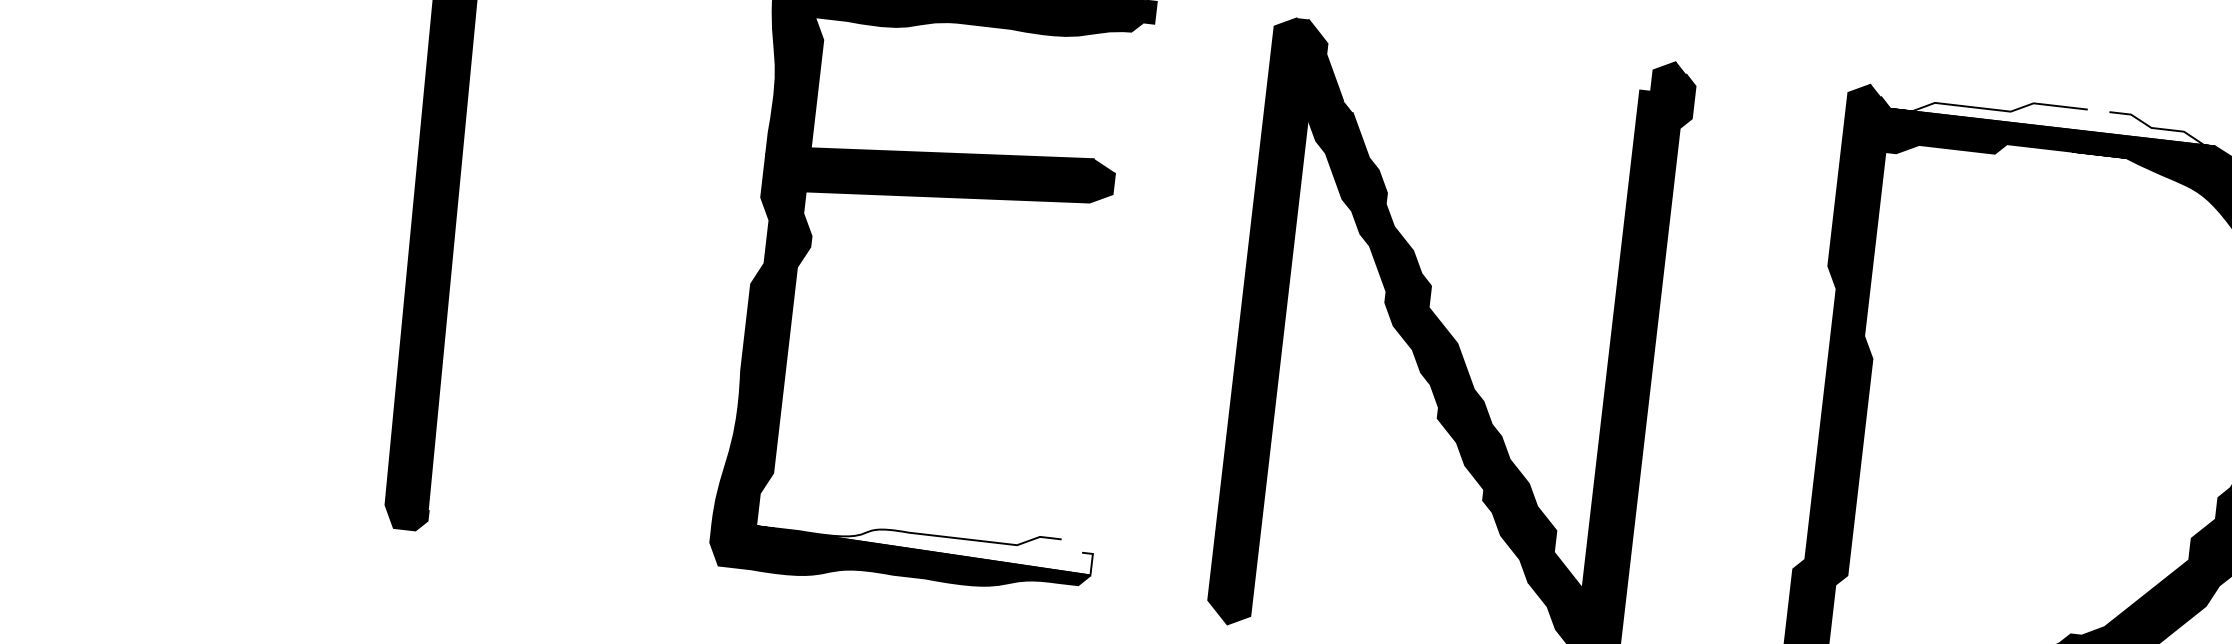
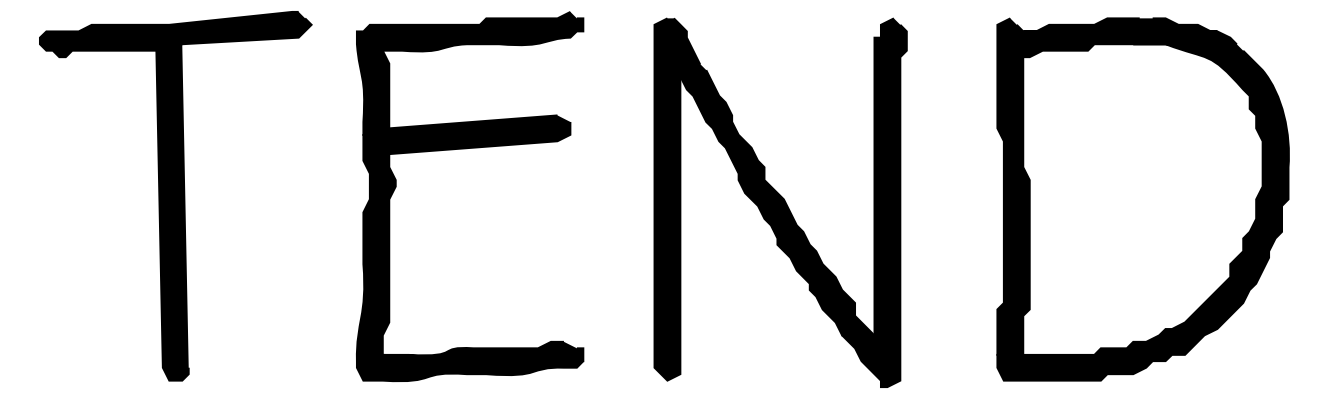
fill: (2054, 116) -> (1120, 24), added
fill: (923, 539) -> (482, 351), added

